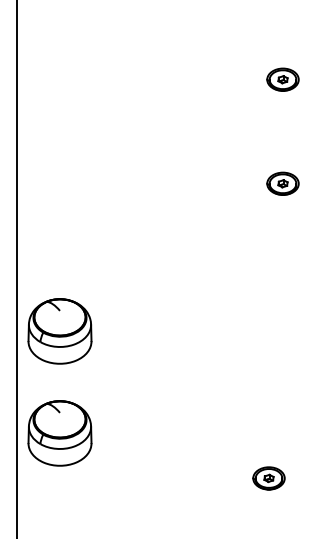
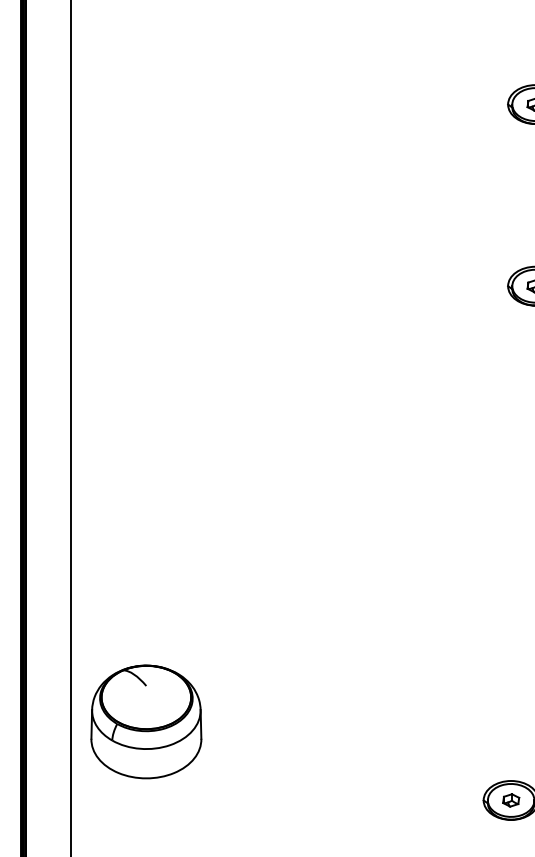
part: (59, 331) -> (145, 544), removed

